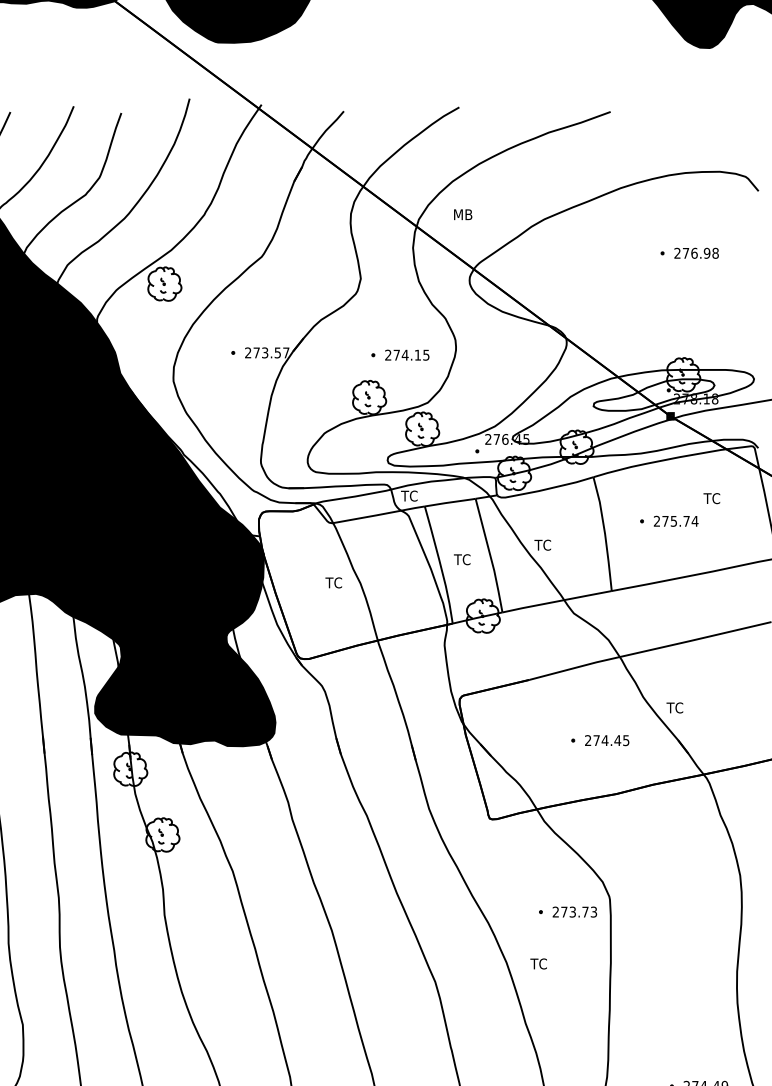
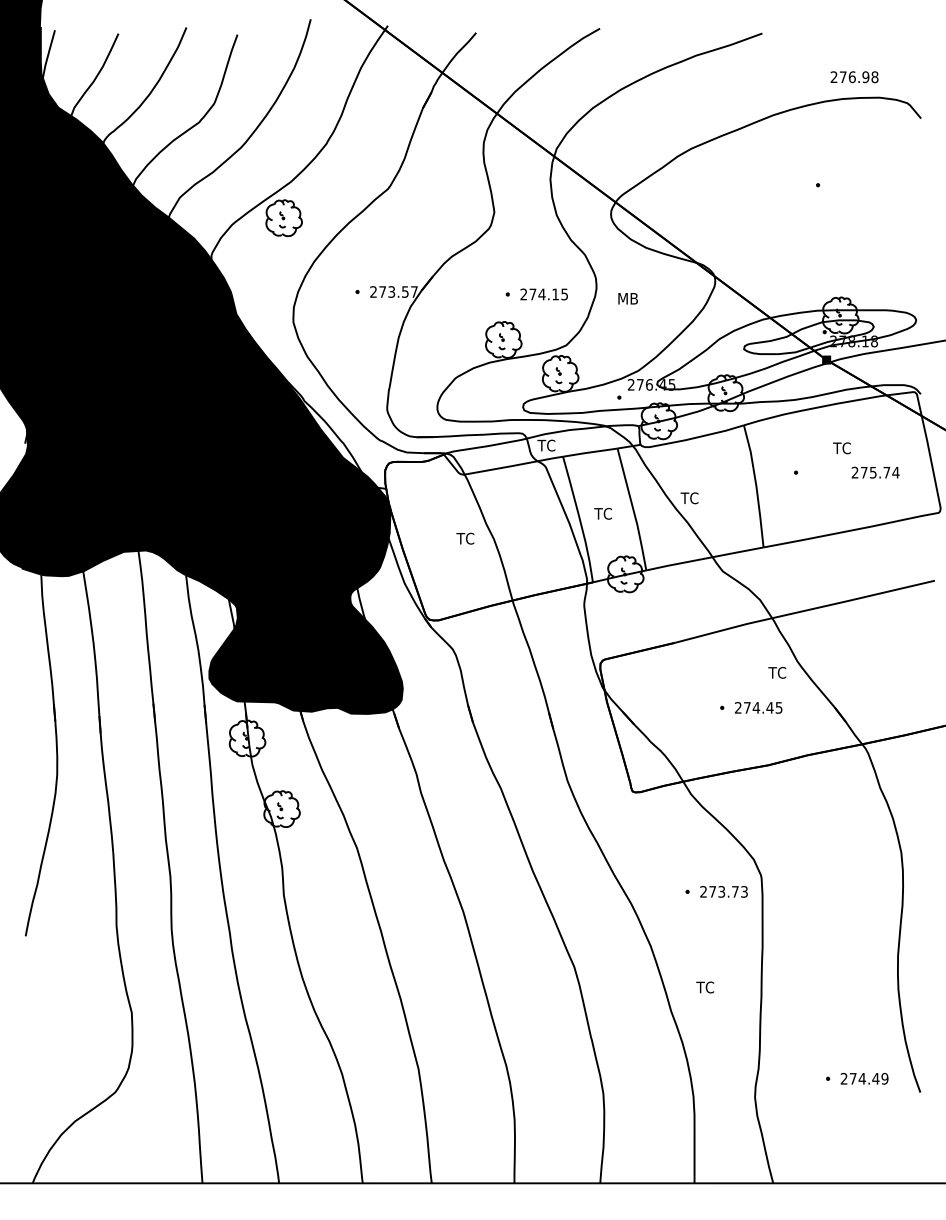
text: (462, 214) -> (627, 298), moved
text: (696, 253) -> (854, 77), moved
text: (711, 498) -> (841, 448), moved
text: (676, 521) -> (875, 472), moved
text: (675, 707) -> (777, 672), moved
text: (538, 963) -> (705, 987), moved

